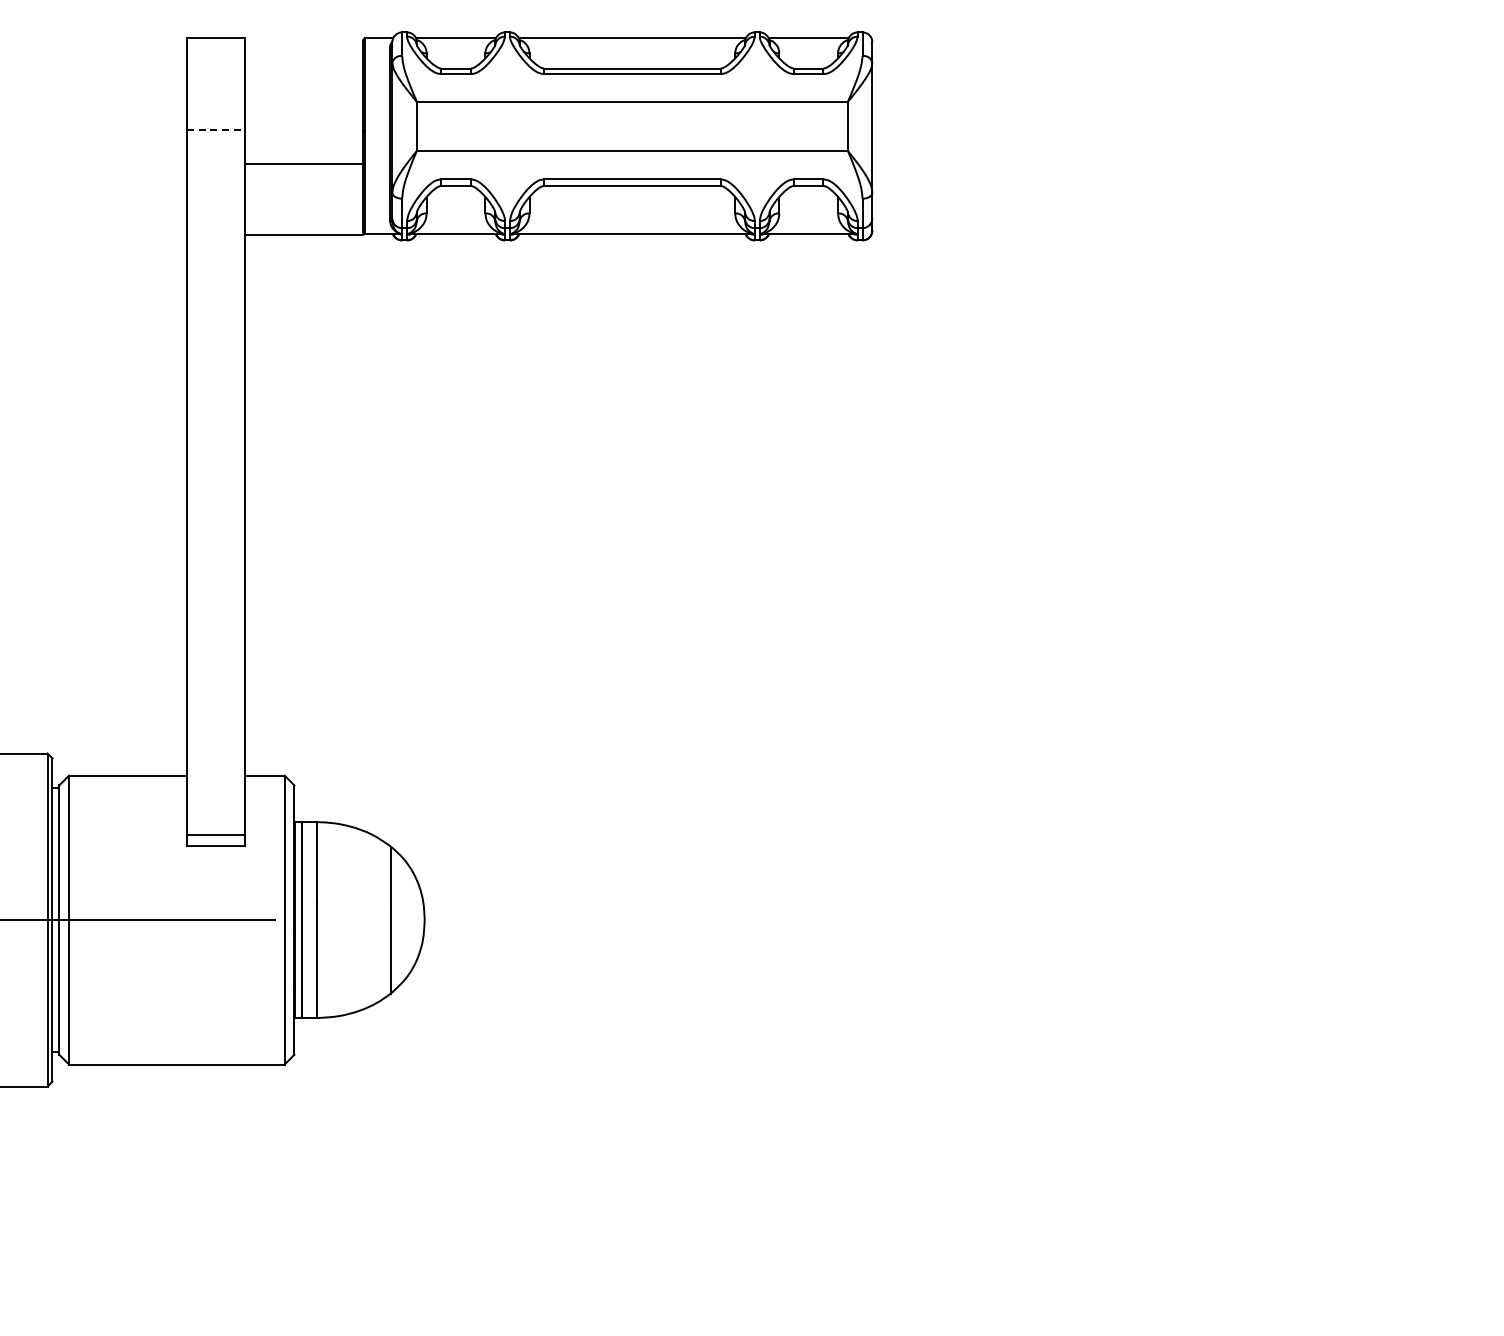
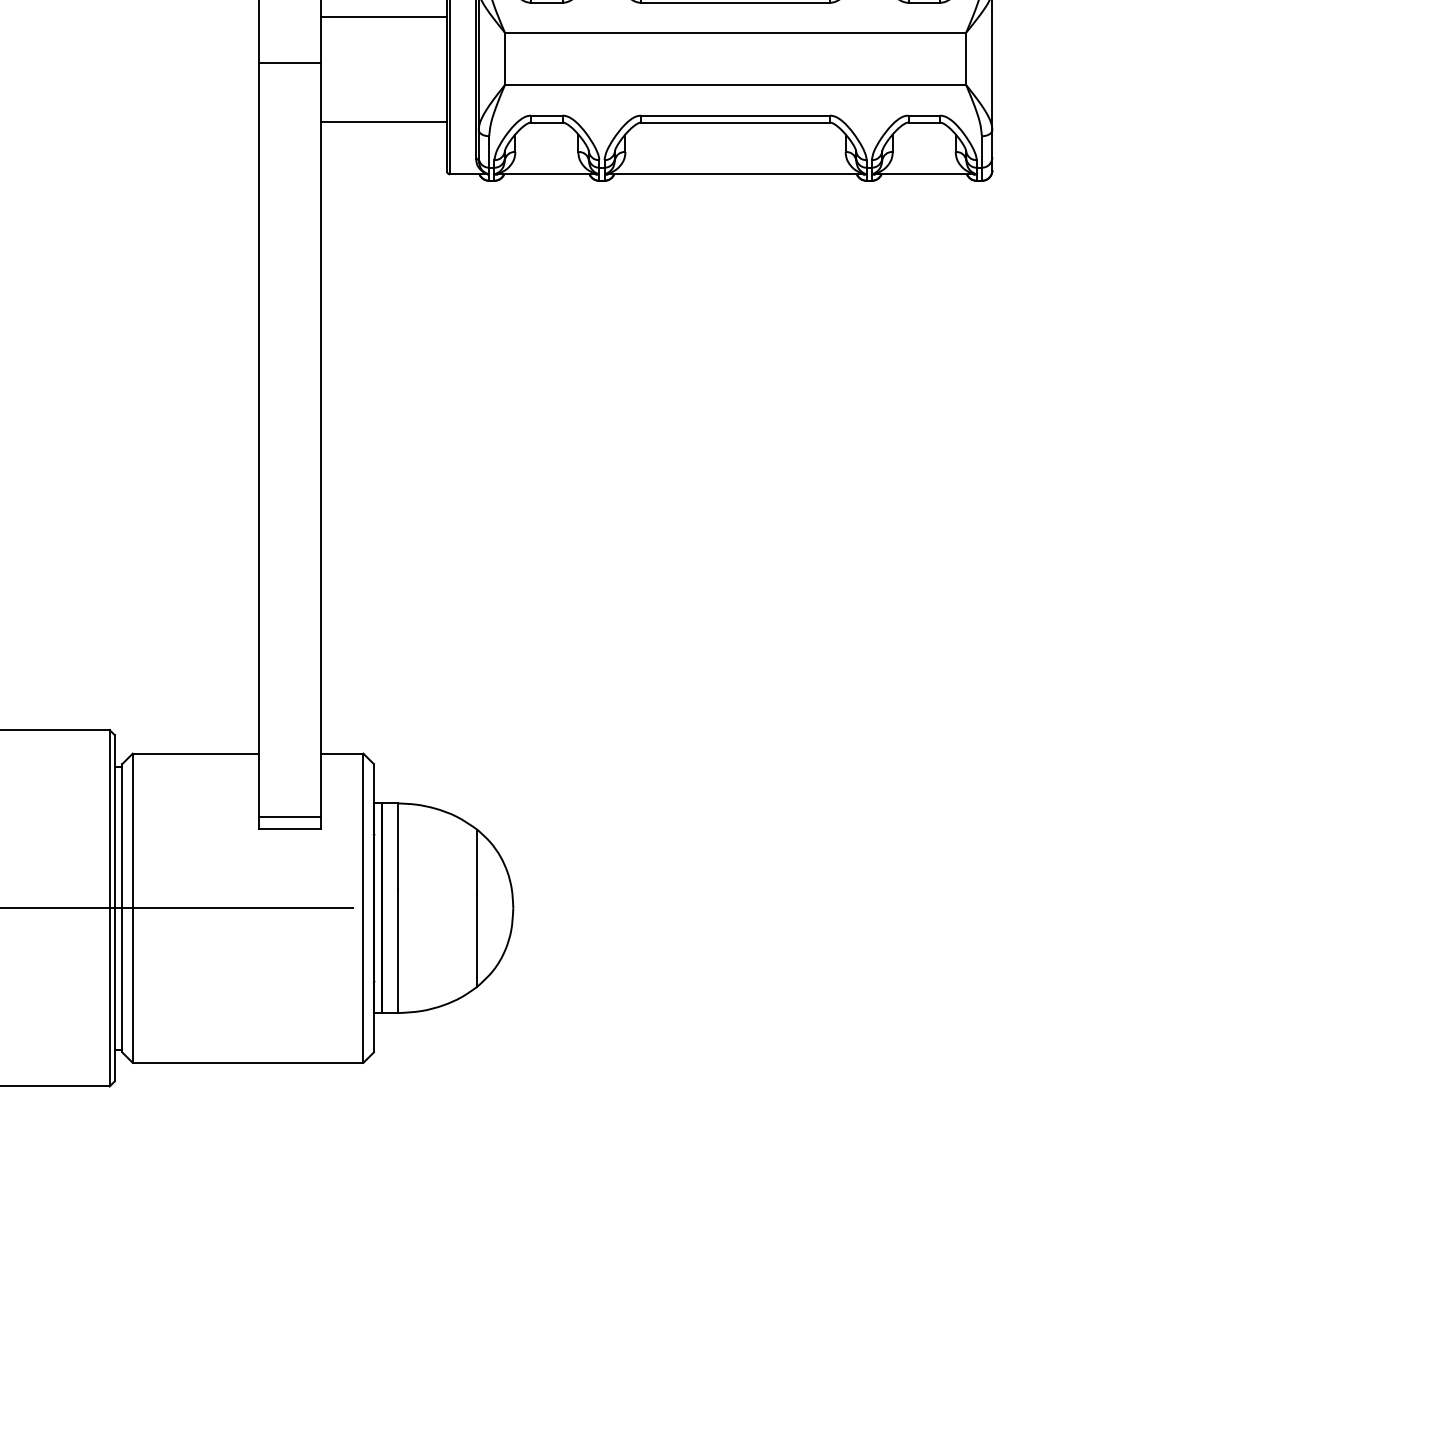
line: (216, 130) -> (290, 63), dashed -> solid
line: (304, 164) -> (384, 17), moved
line: (304, 235) -> (384, 122), moved

